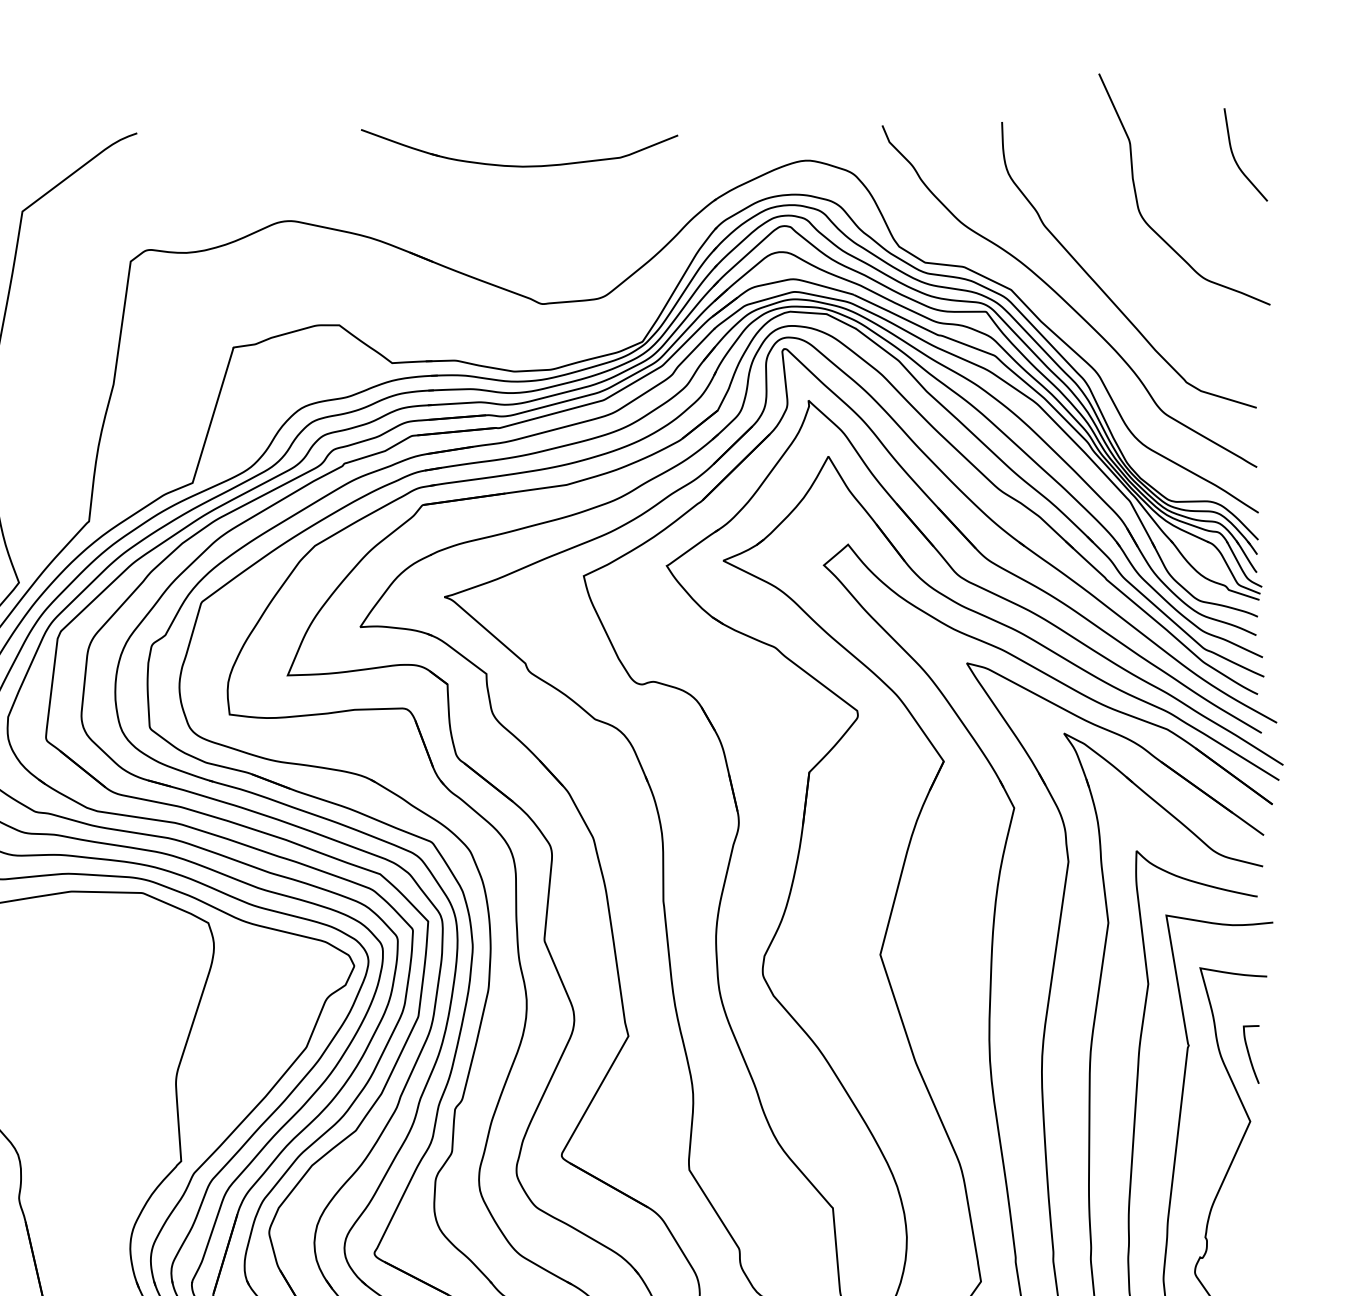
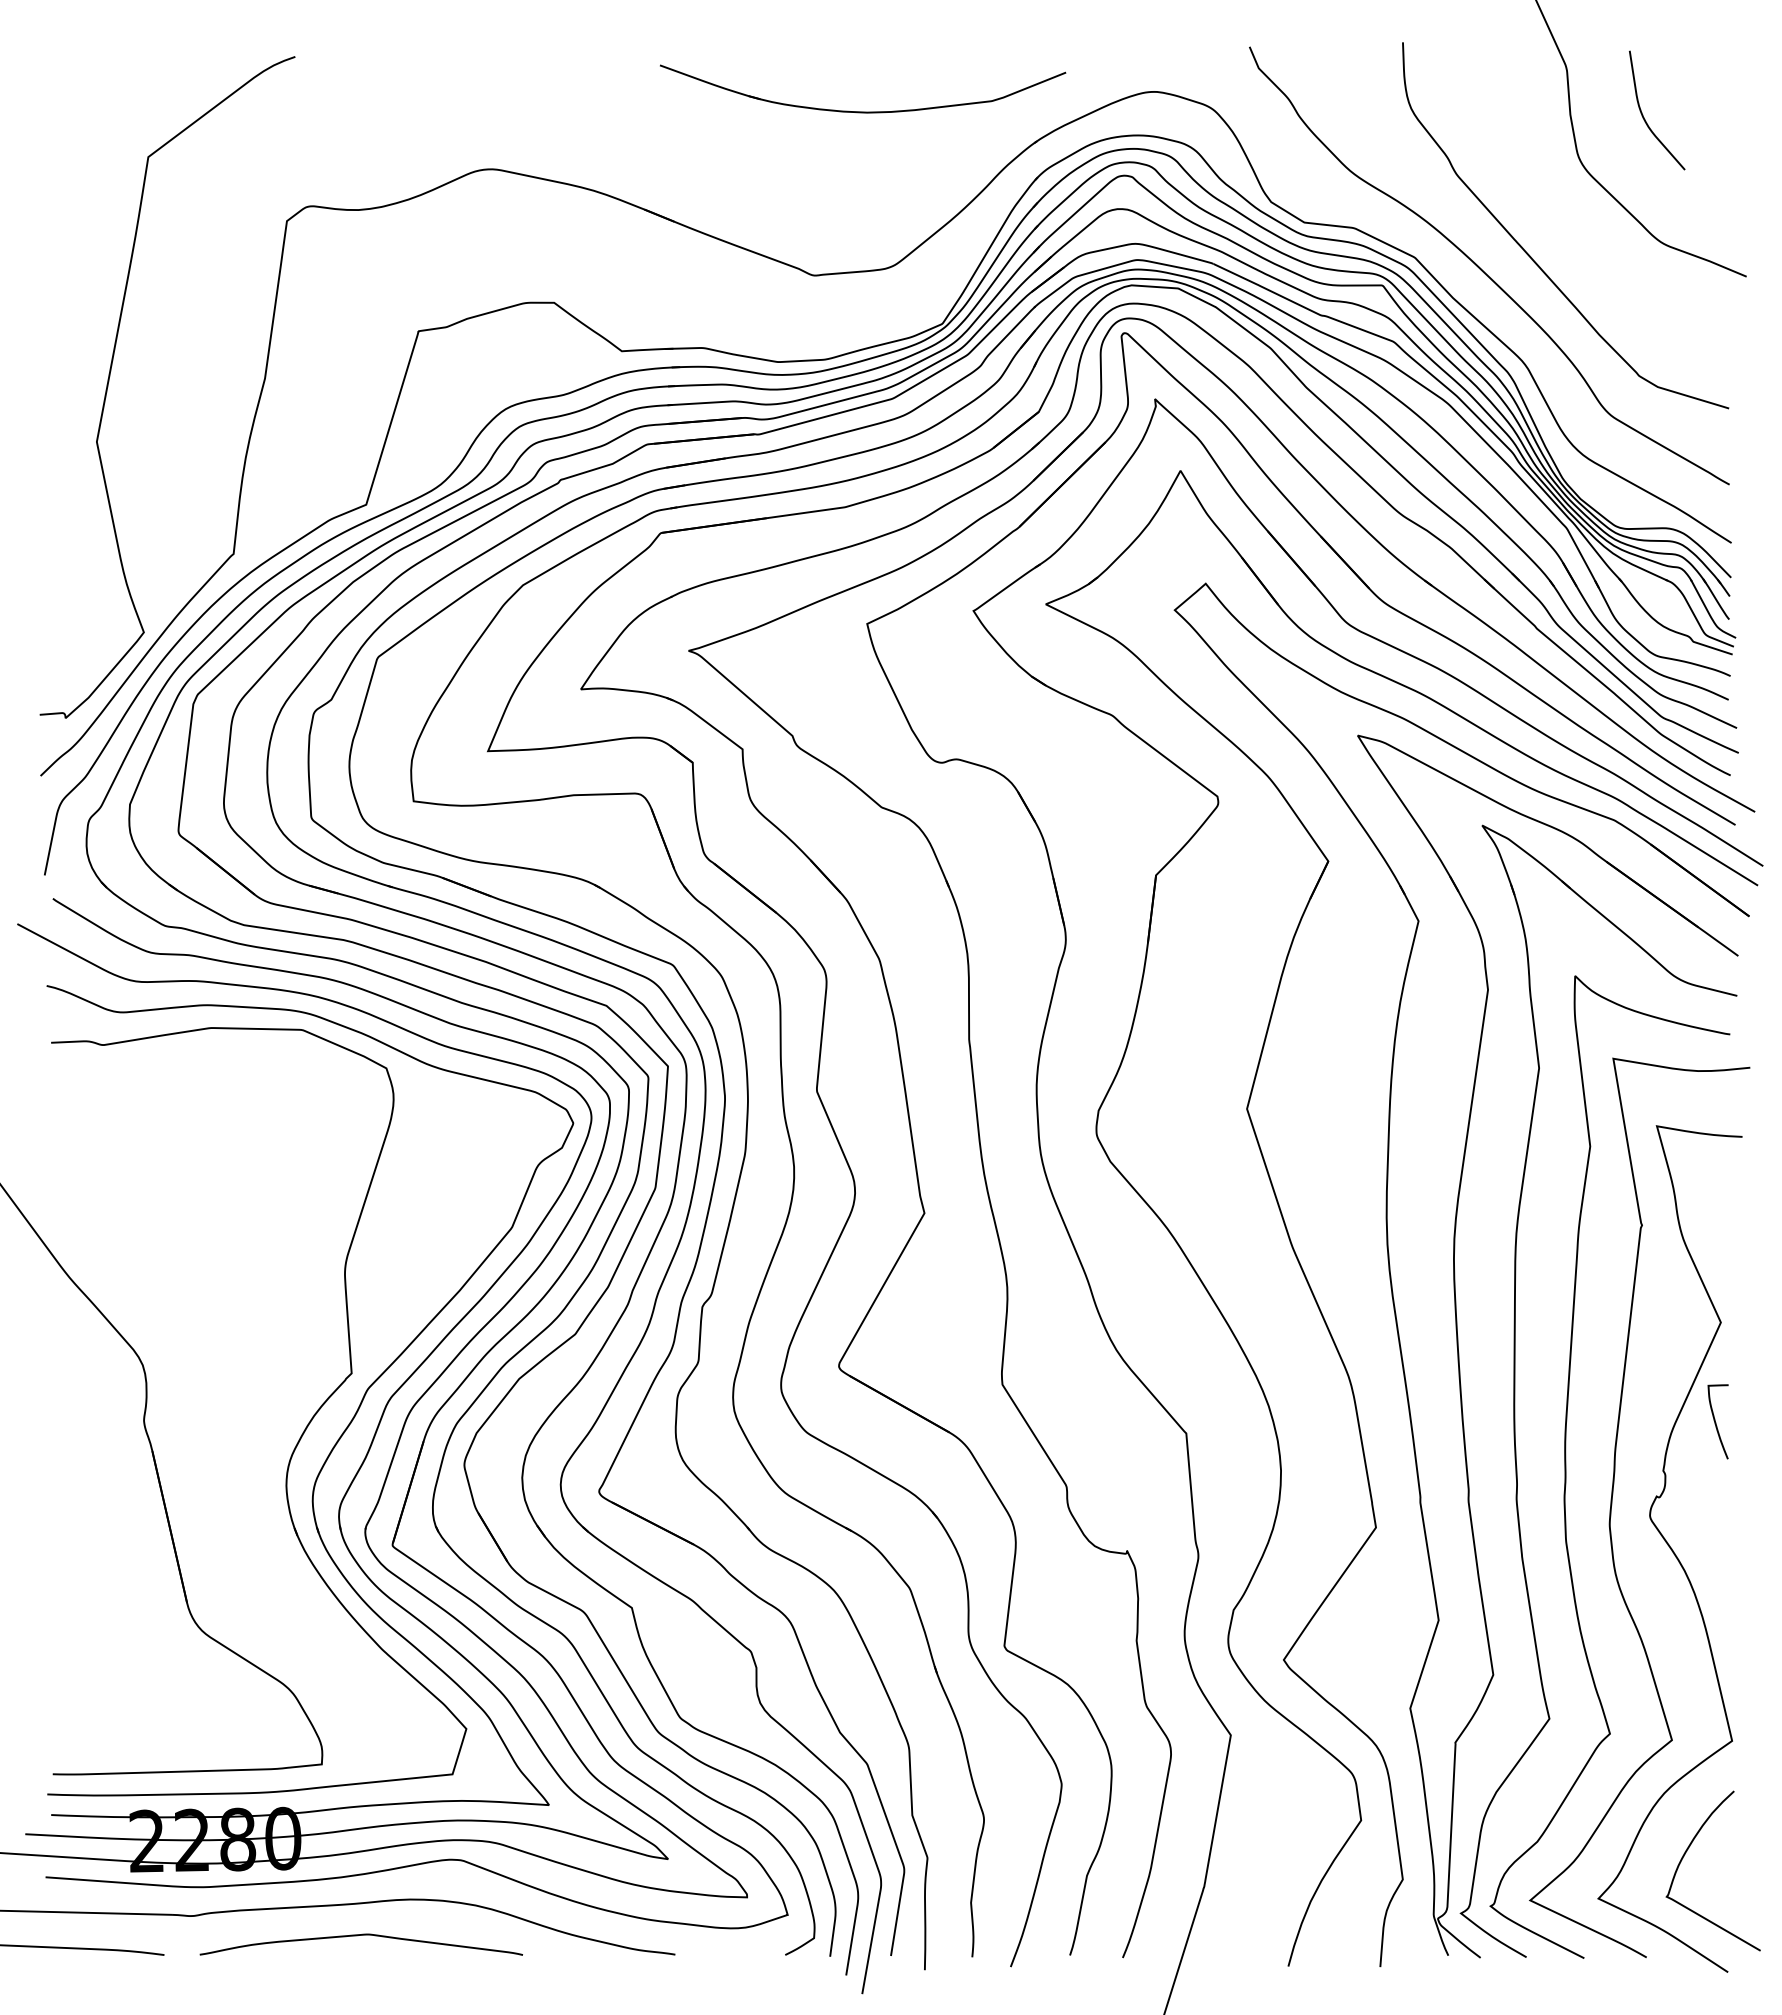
curve: (1235, 157) -> (1643, 114), moved
part: (519, 165) -> (863, 111), moved
curve: (1250, 1055) -> (1716, 1422), moved

